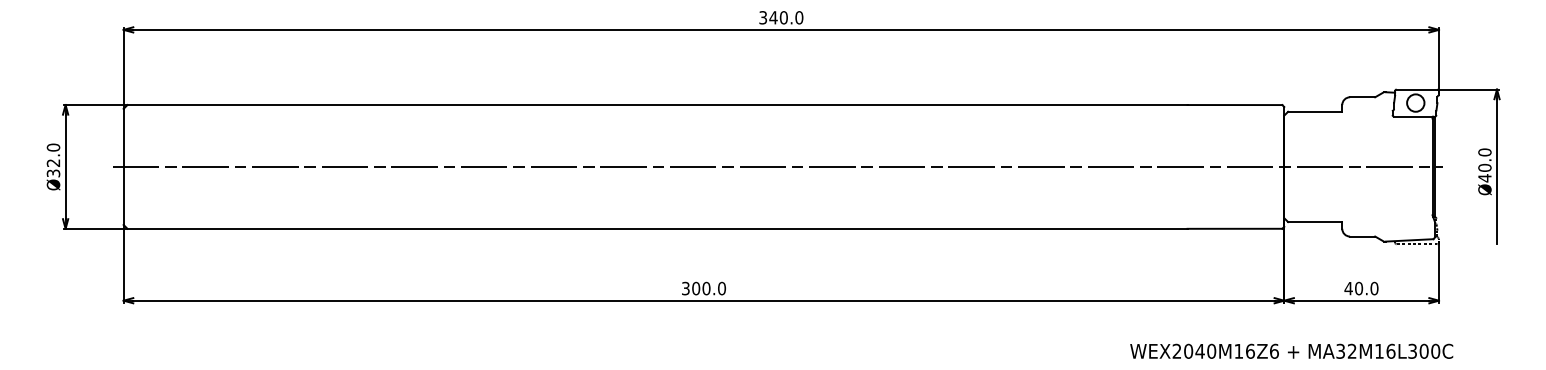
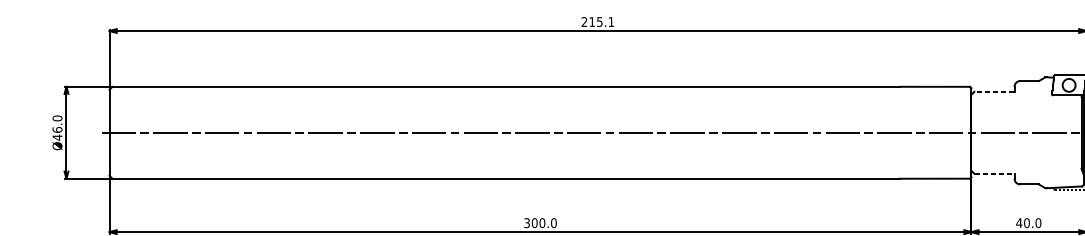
text: (781, 17) -> (598, 21), 340.0 -> 215.1
line: (1314, 111) -> (993, 91), solid -> dashed
text: (53, 168) -> (57, 133), Ø32.0 -> Ø46.0
line: (1315, 222) -> (994, 174), solid -> dashed

